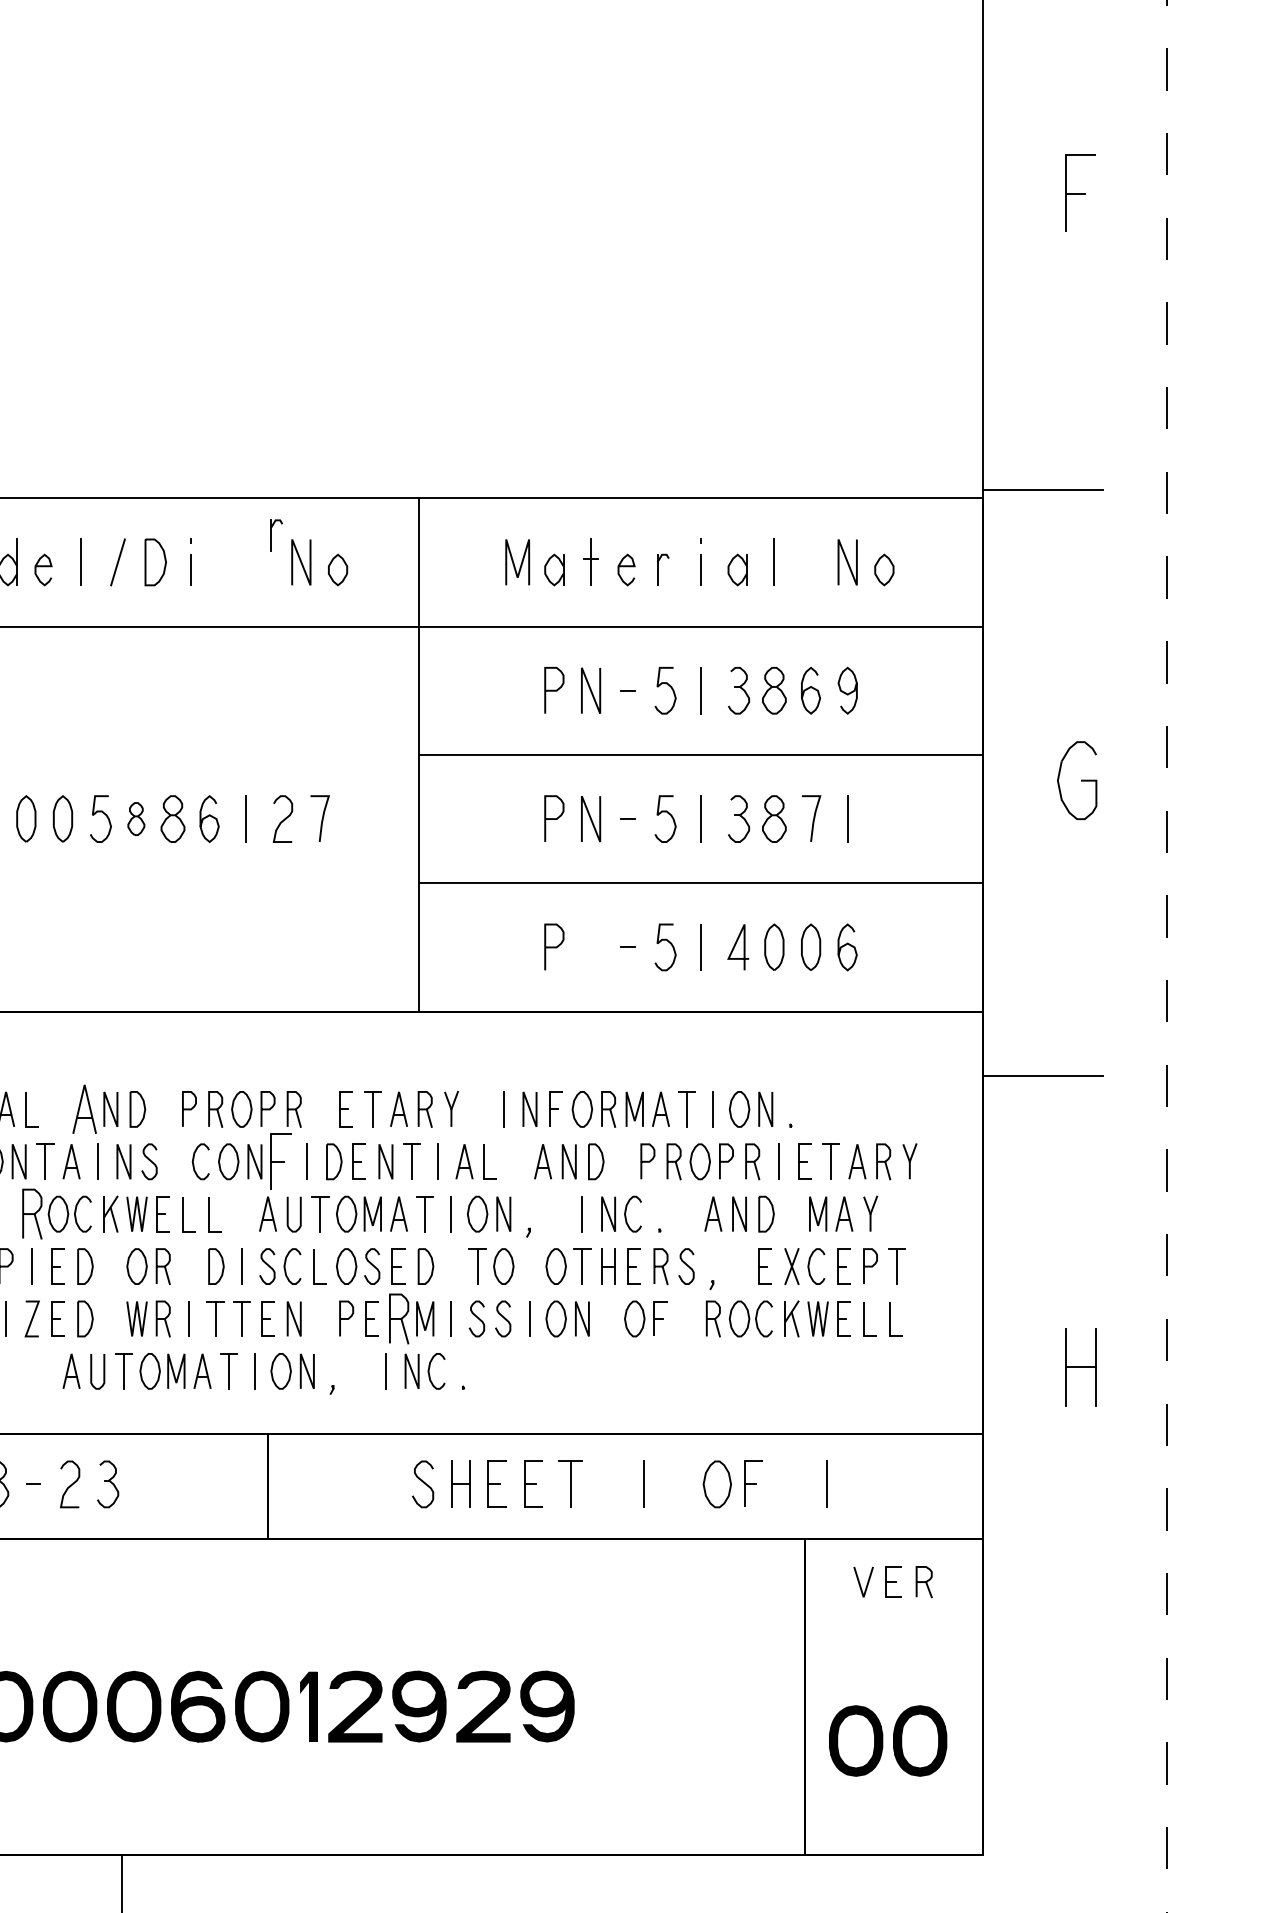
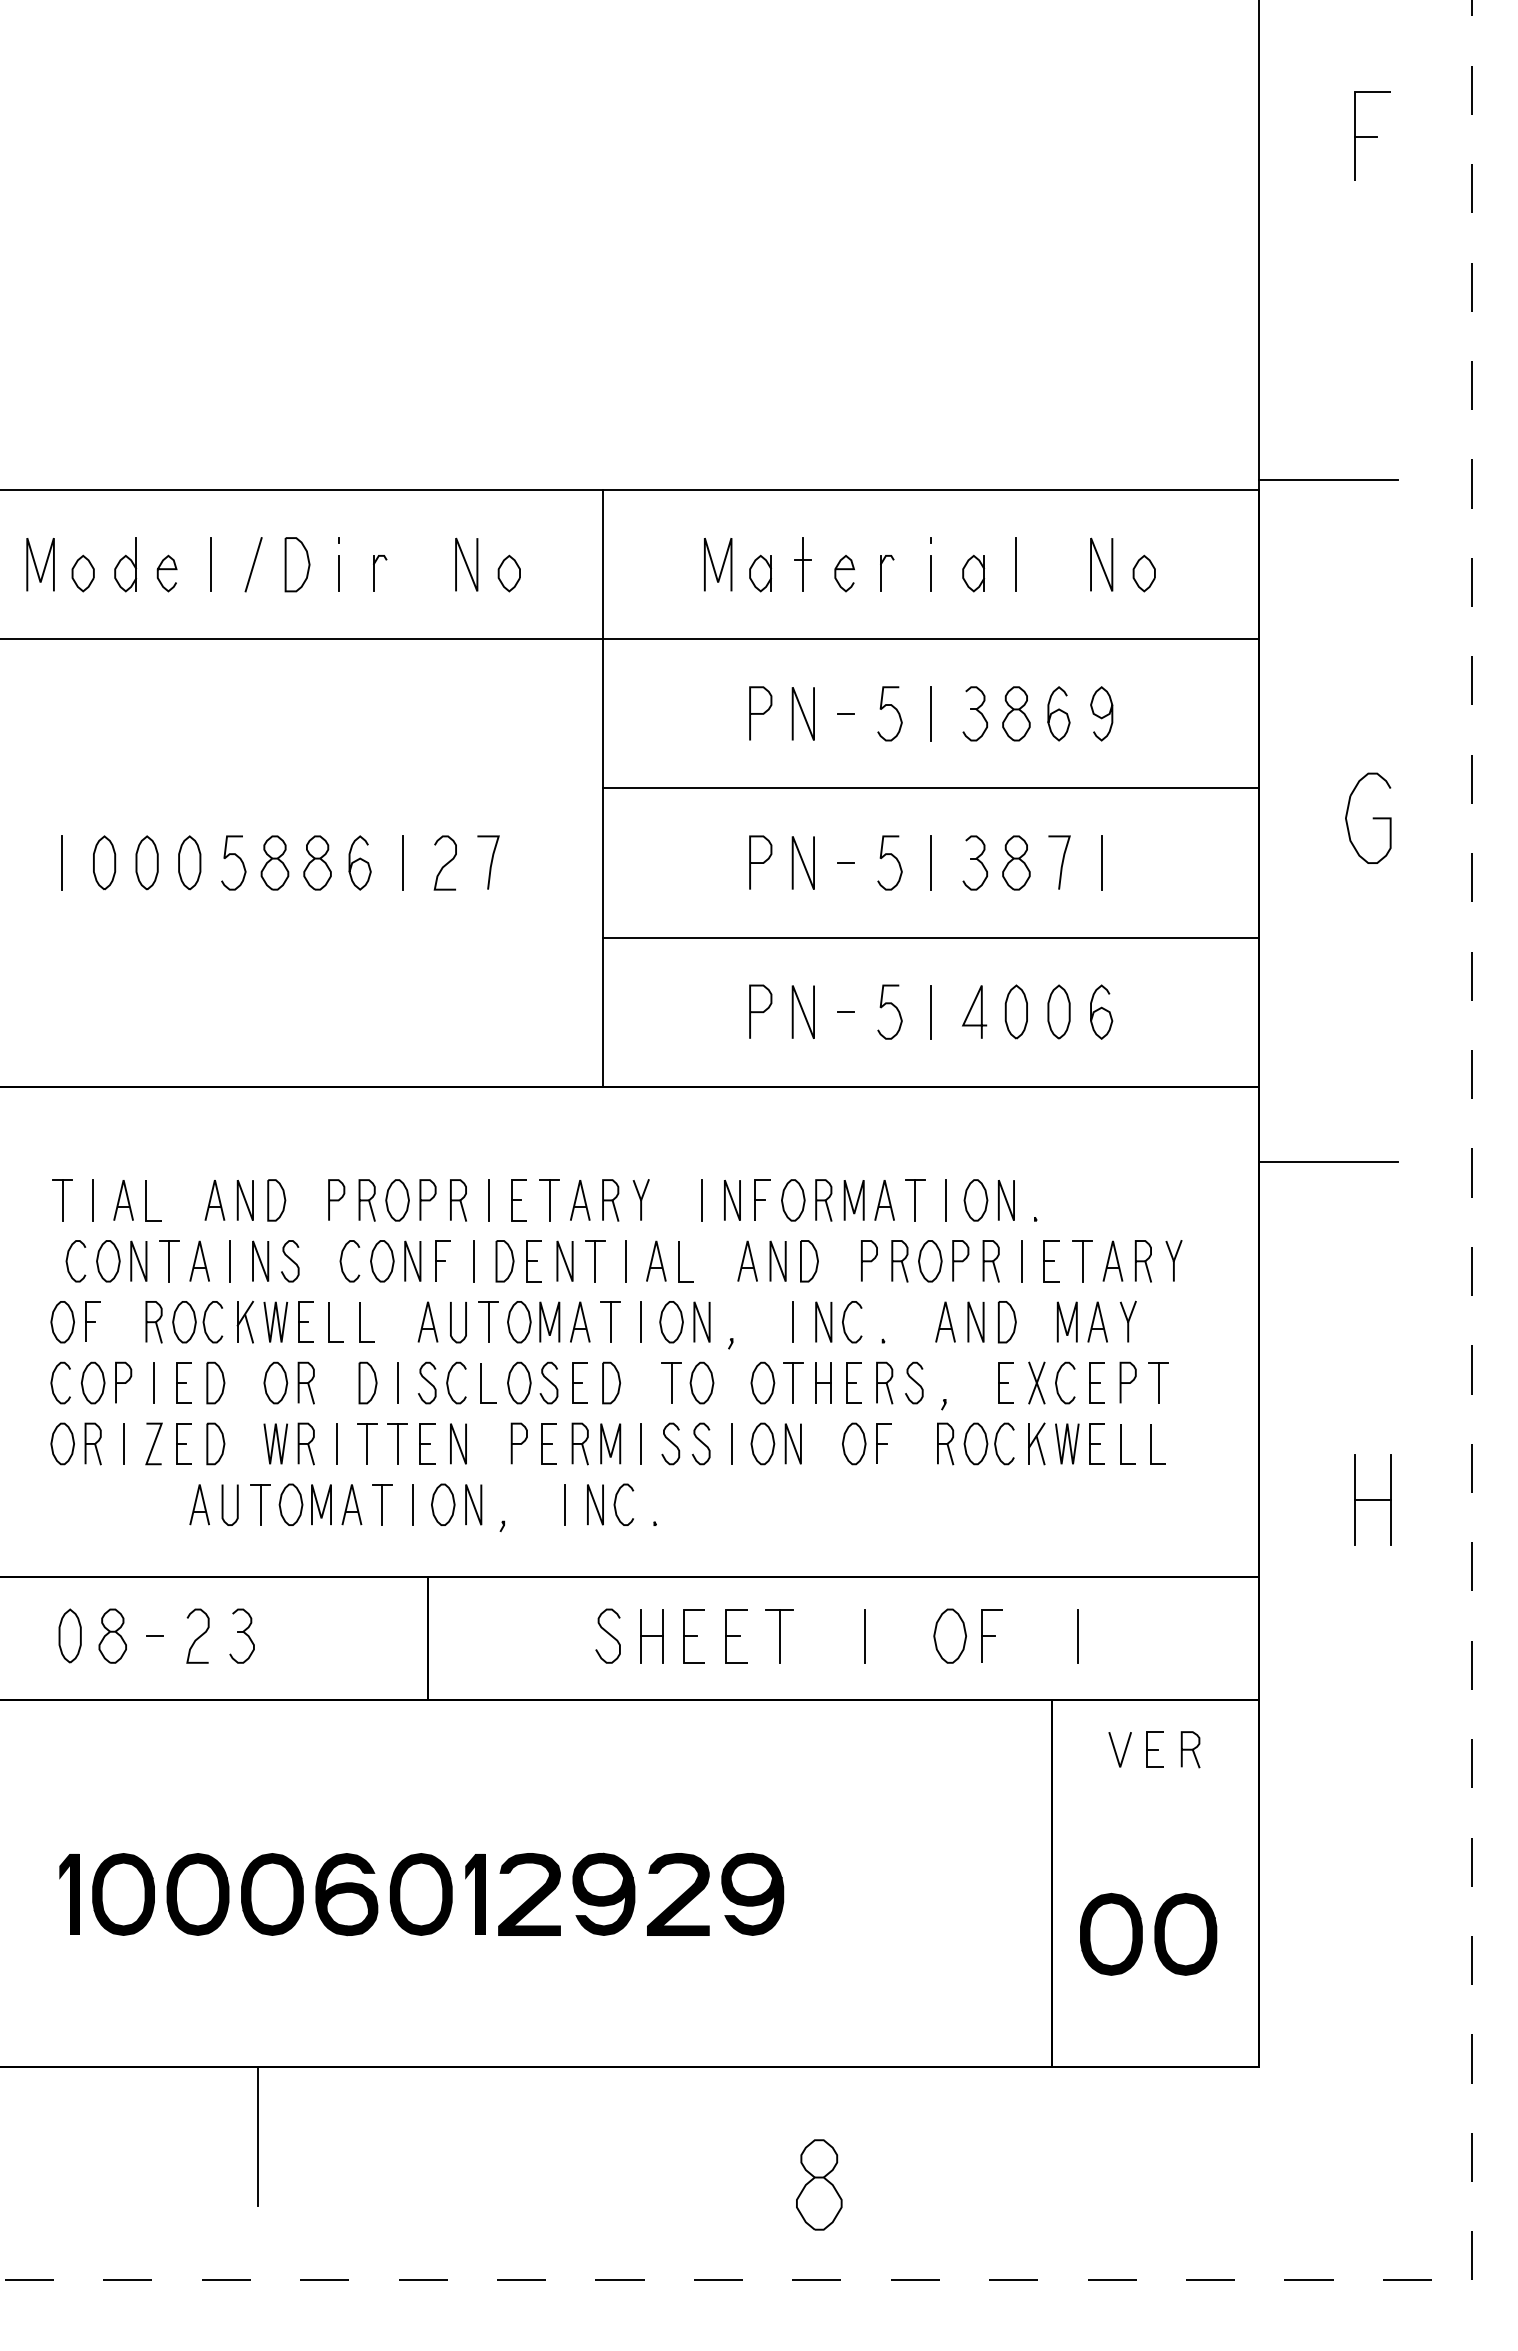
part: (277, 535) -> (380, 573), moved
part: (135, 818) -> (274, 862), size x1.43
line: (590, 946) -> (802, 1011), added
part: (84, 1109) -> (214, 1200), size x0.71
line: (320, 1109) -> (488, 1200), added
part: (280, 1161) -> (442, 1260), size x0.62
part: (31, 1214) -> (153, 1322), size x0.71
part: (398, 1318) -> (579, 1443), size x0.71

